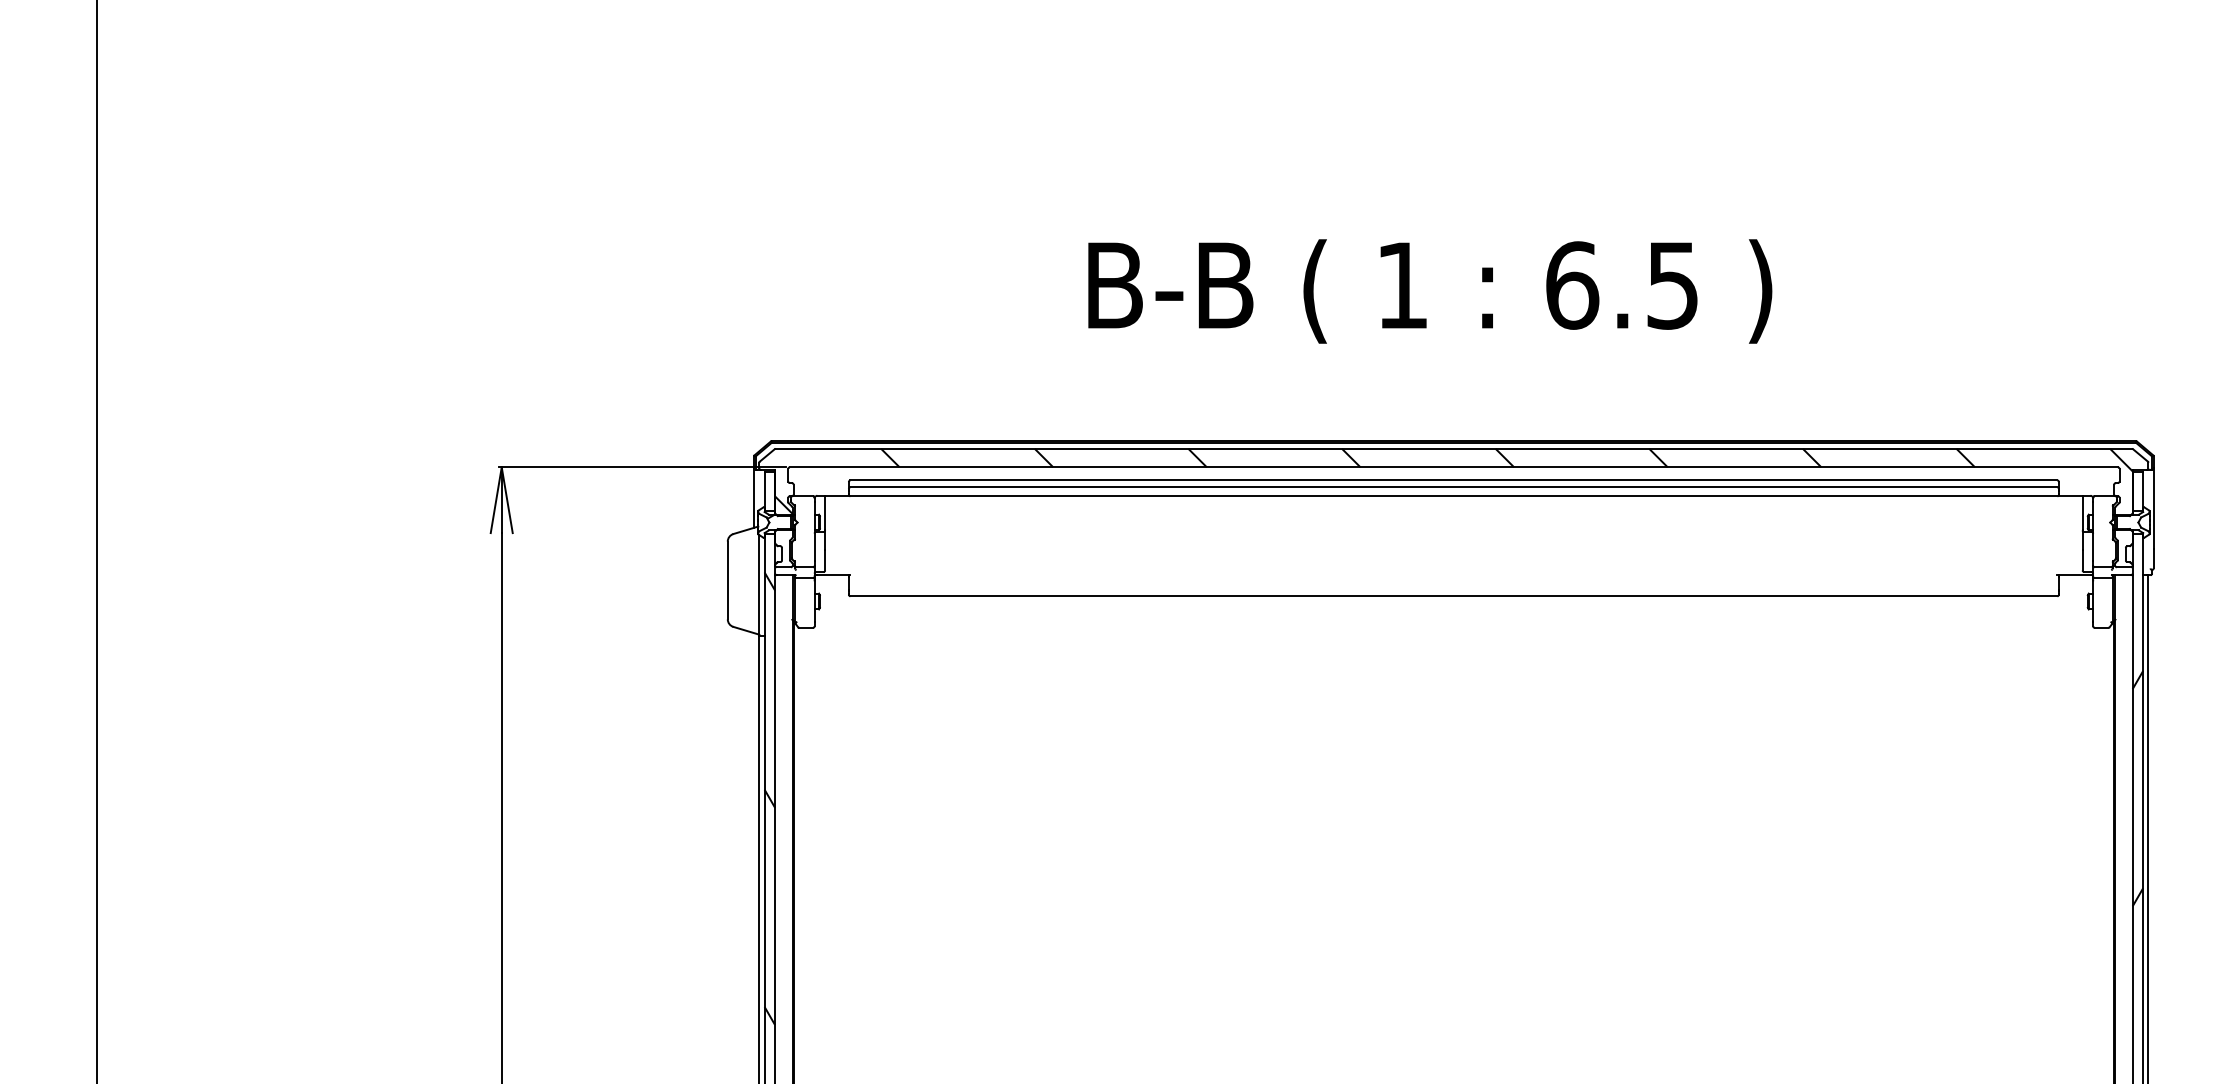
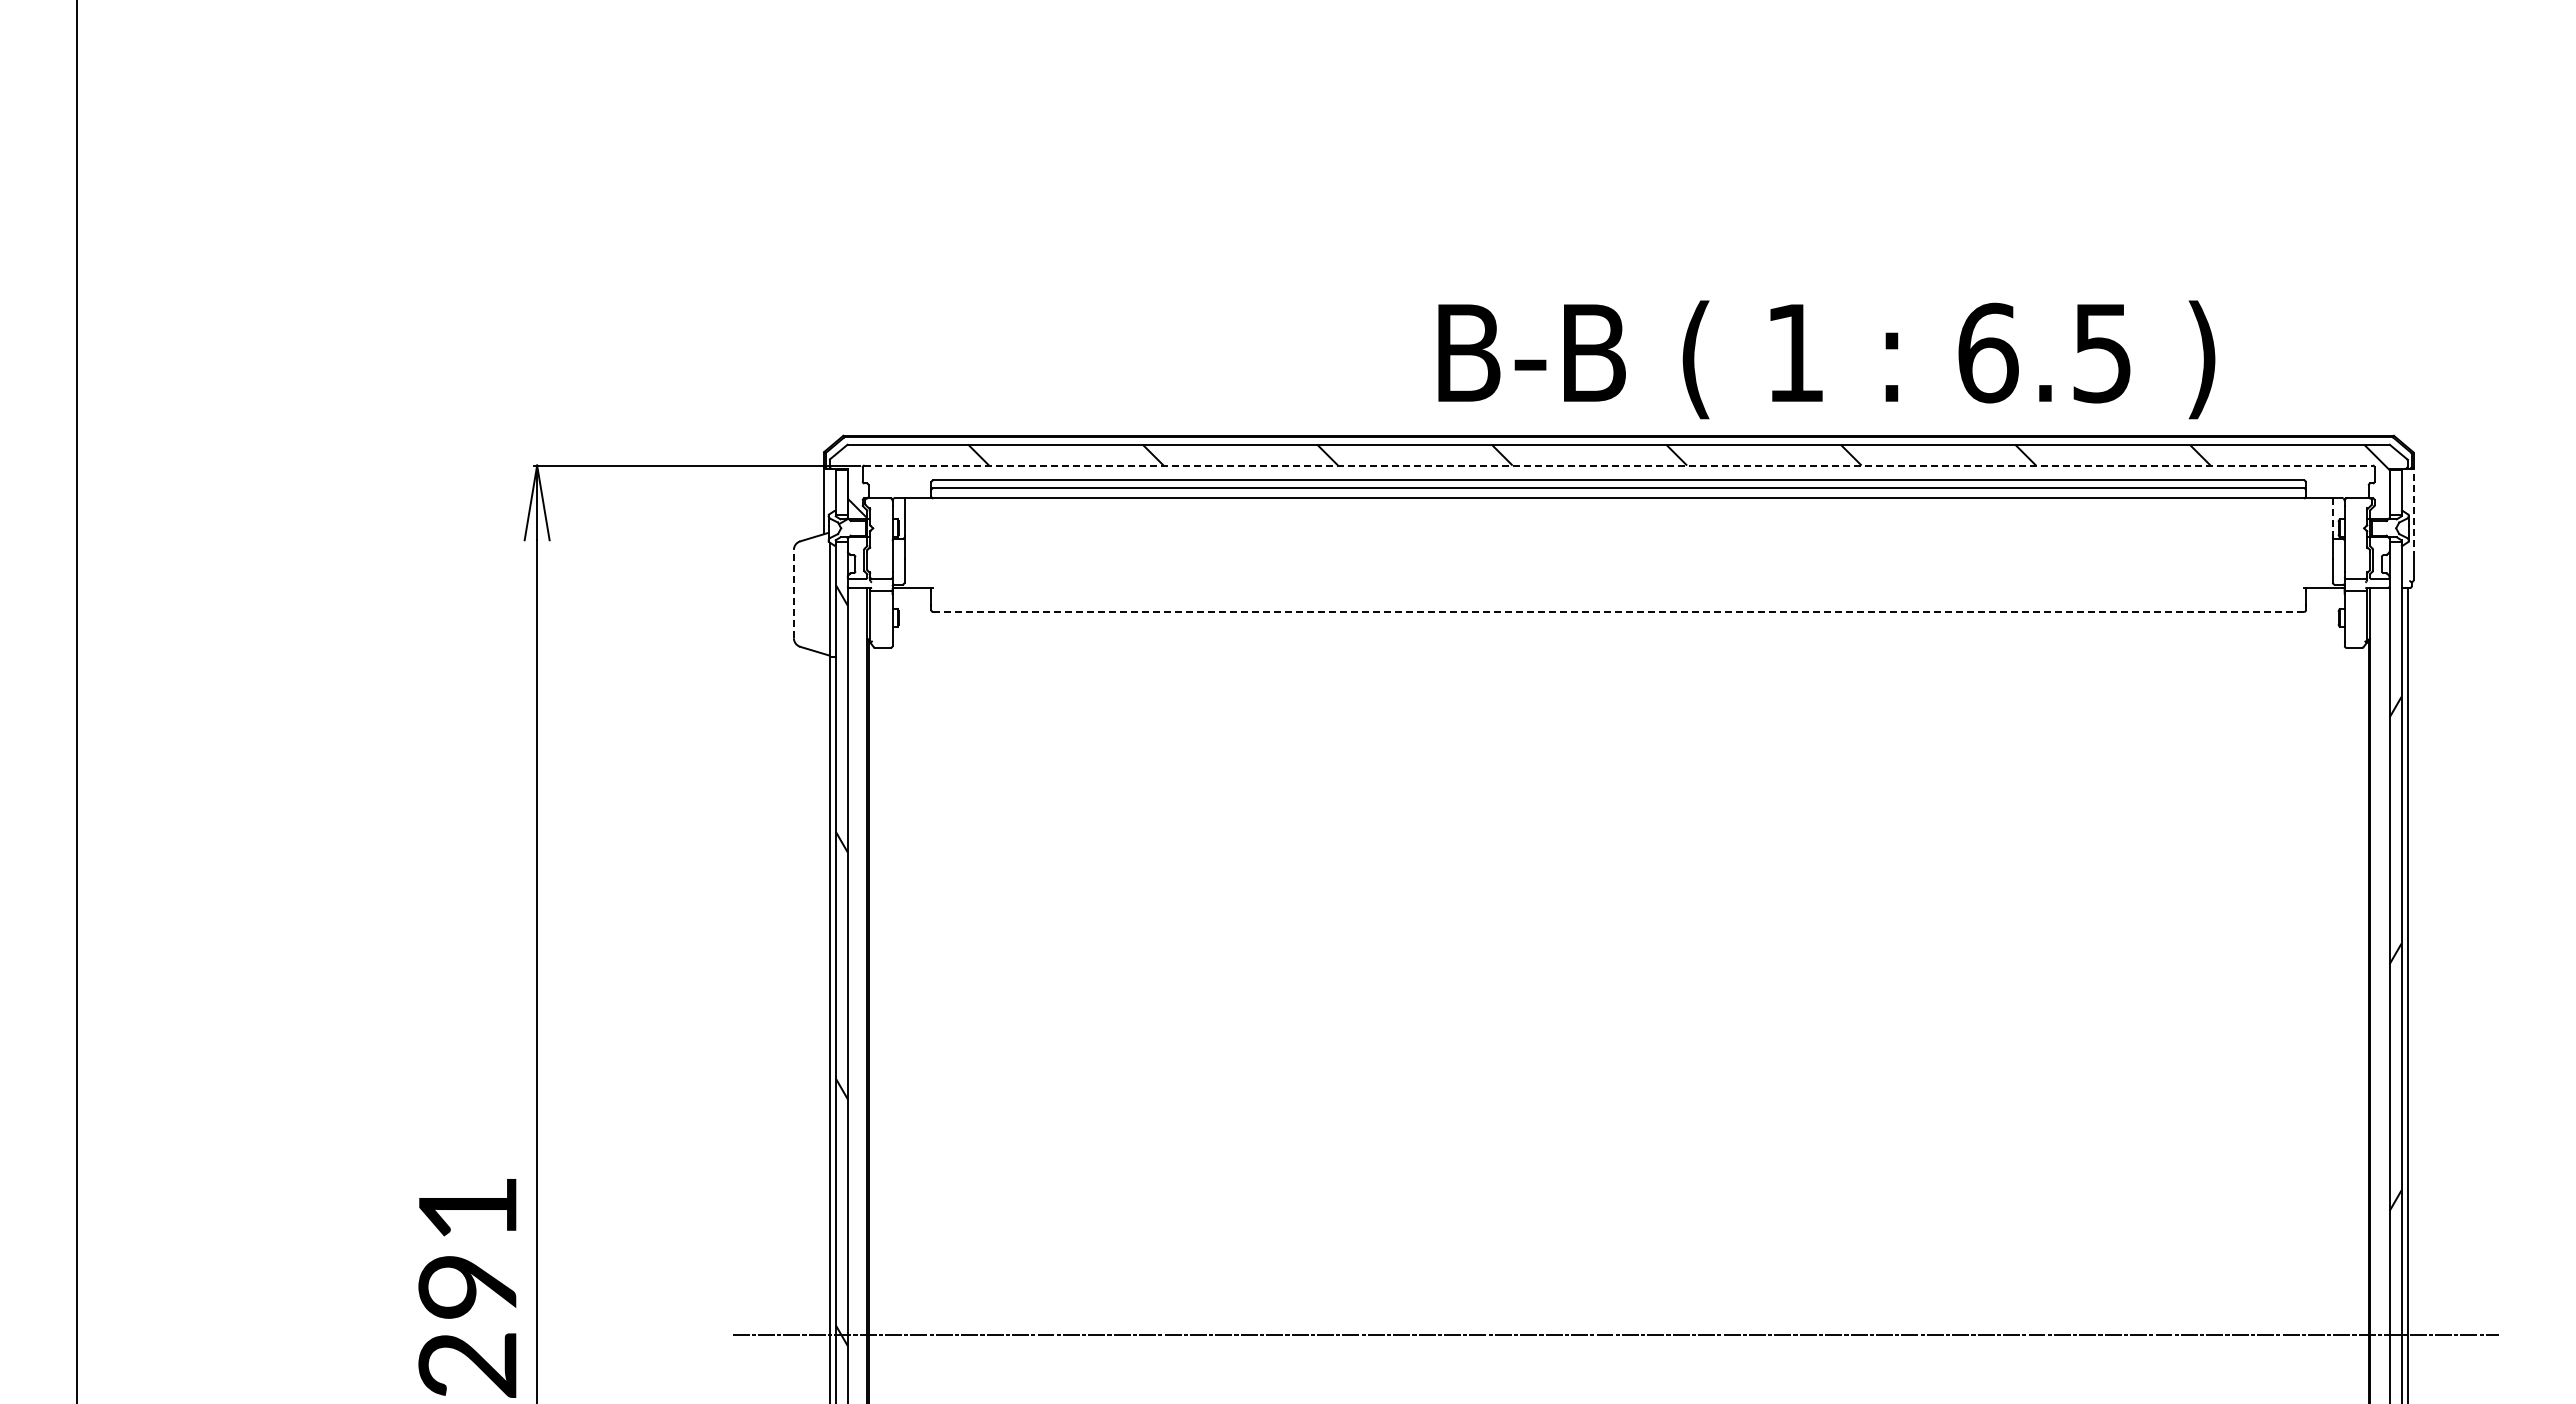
text: (1429, 291) -> (1826, 359), moved
line: (1454, 467) -> (1619, 465), solid -> dashed
line: (2153, 508) -> (2413, 512), solid -> dashed
line: (2082, 513) -> (2332, 517), solid -> dashed
line: (727, 579) -> (793, 593), solid -> dashed
line: (1454, 596) -> (1619, 612), solid -> dashed

